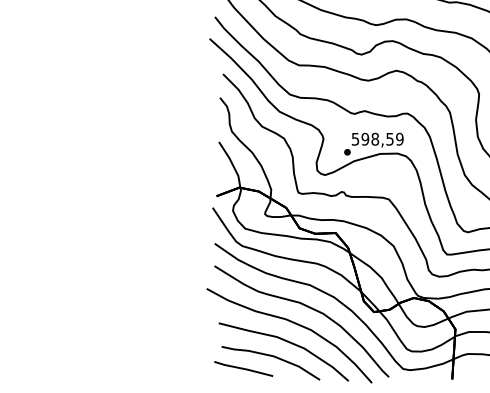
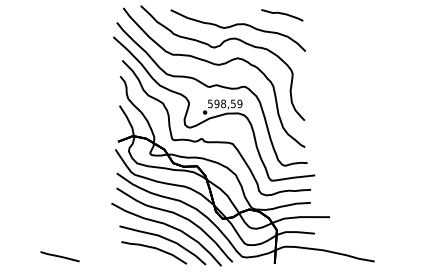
line: (242, 368) -> (59, 256), moved

